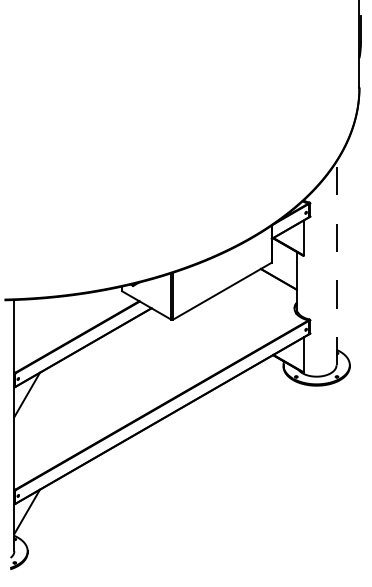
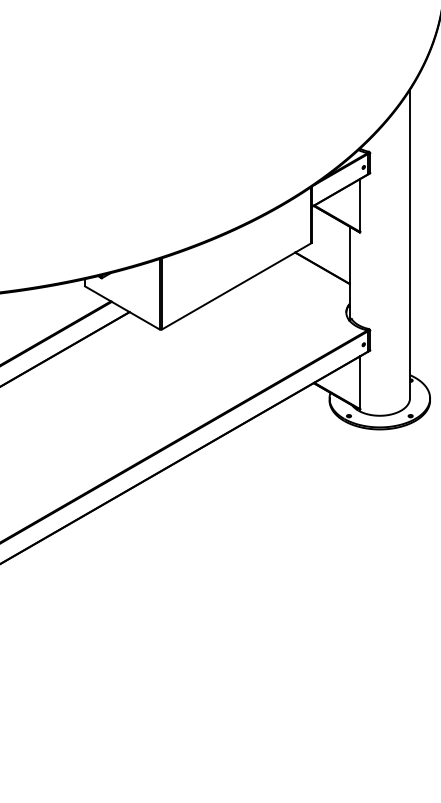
line: (336, 263) -> (409, 244), dashed -> solid

